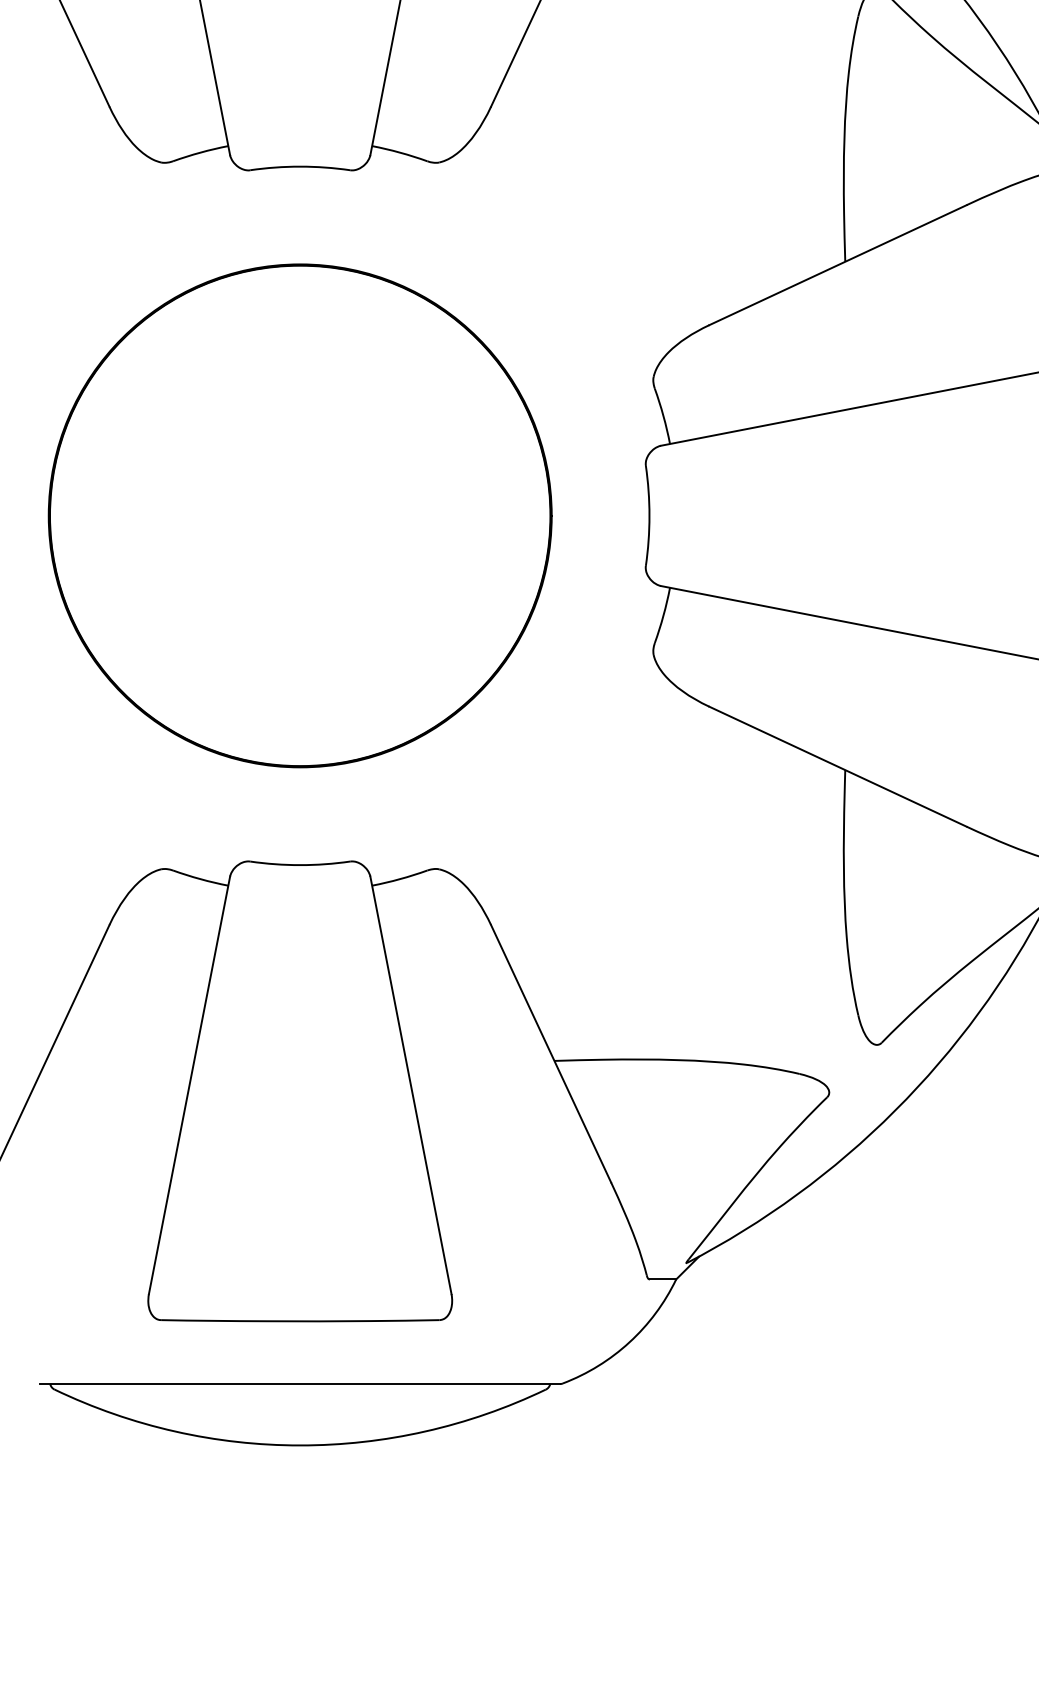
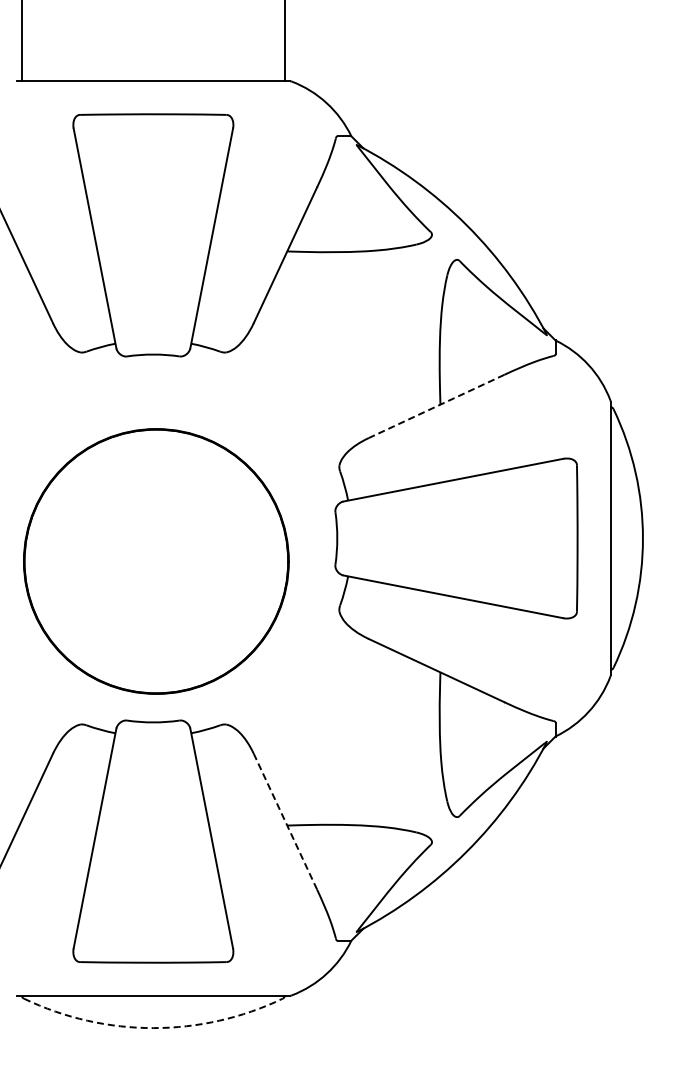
line: (837, 265) -> (436, 406), solid -> dashed
circle: (300, 515) -> (156, 561), moved
line: (551, 1053) -> (285, 821), solid -> dashed
arc: (300, 1446) -> (153, 1028), solid -> dashed

